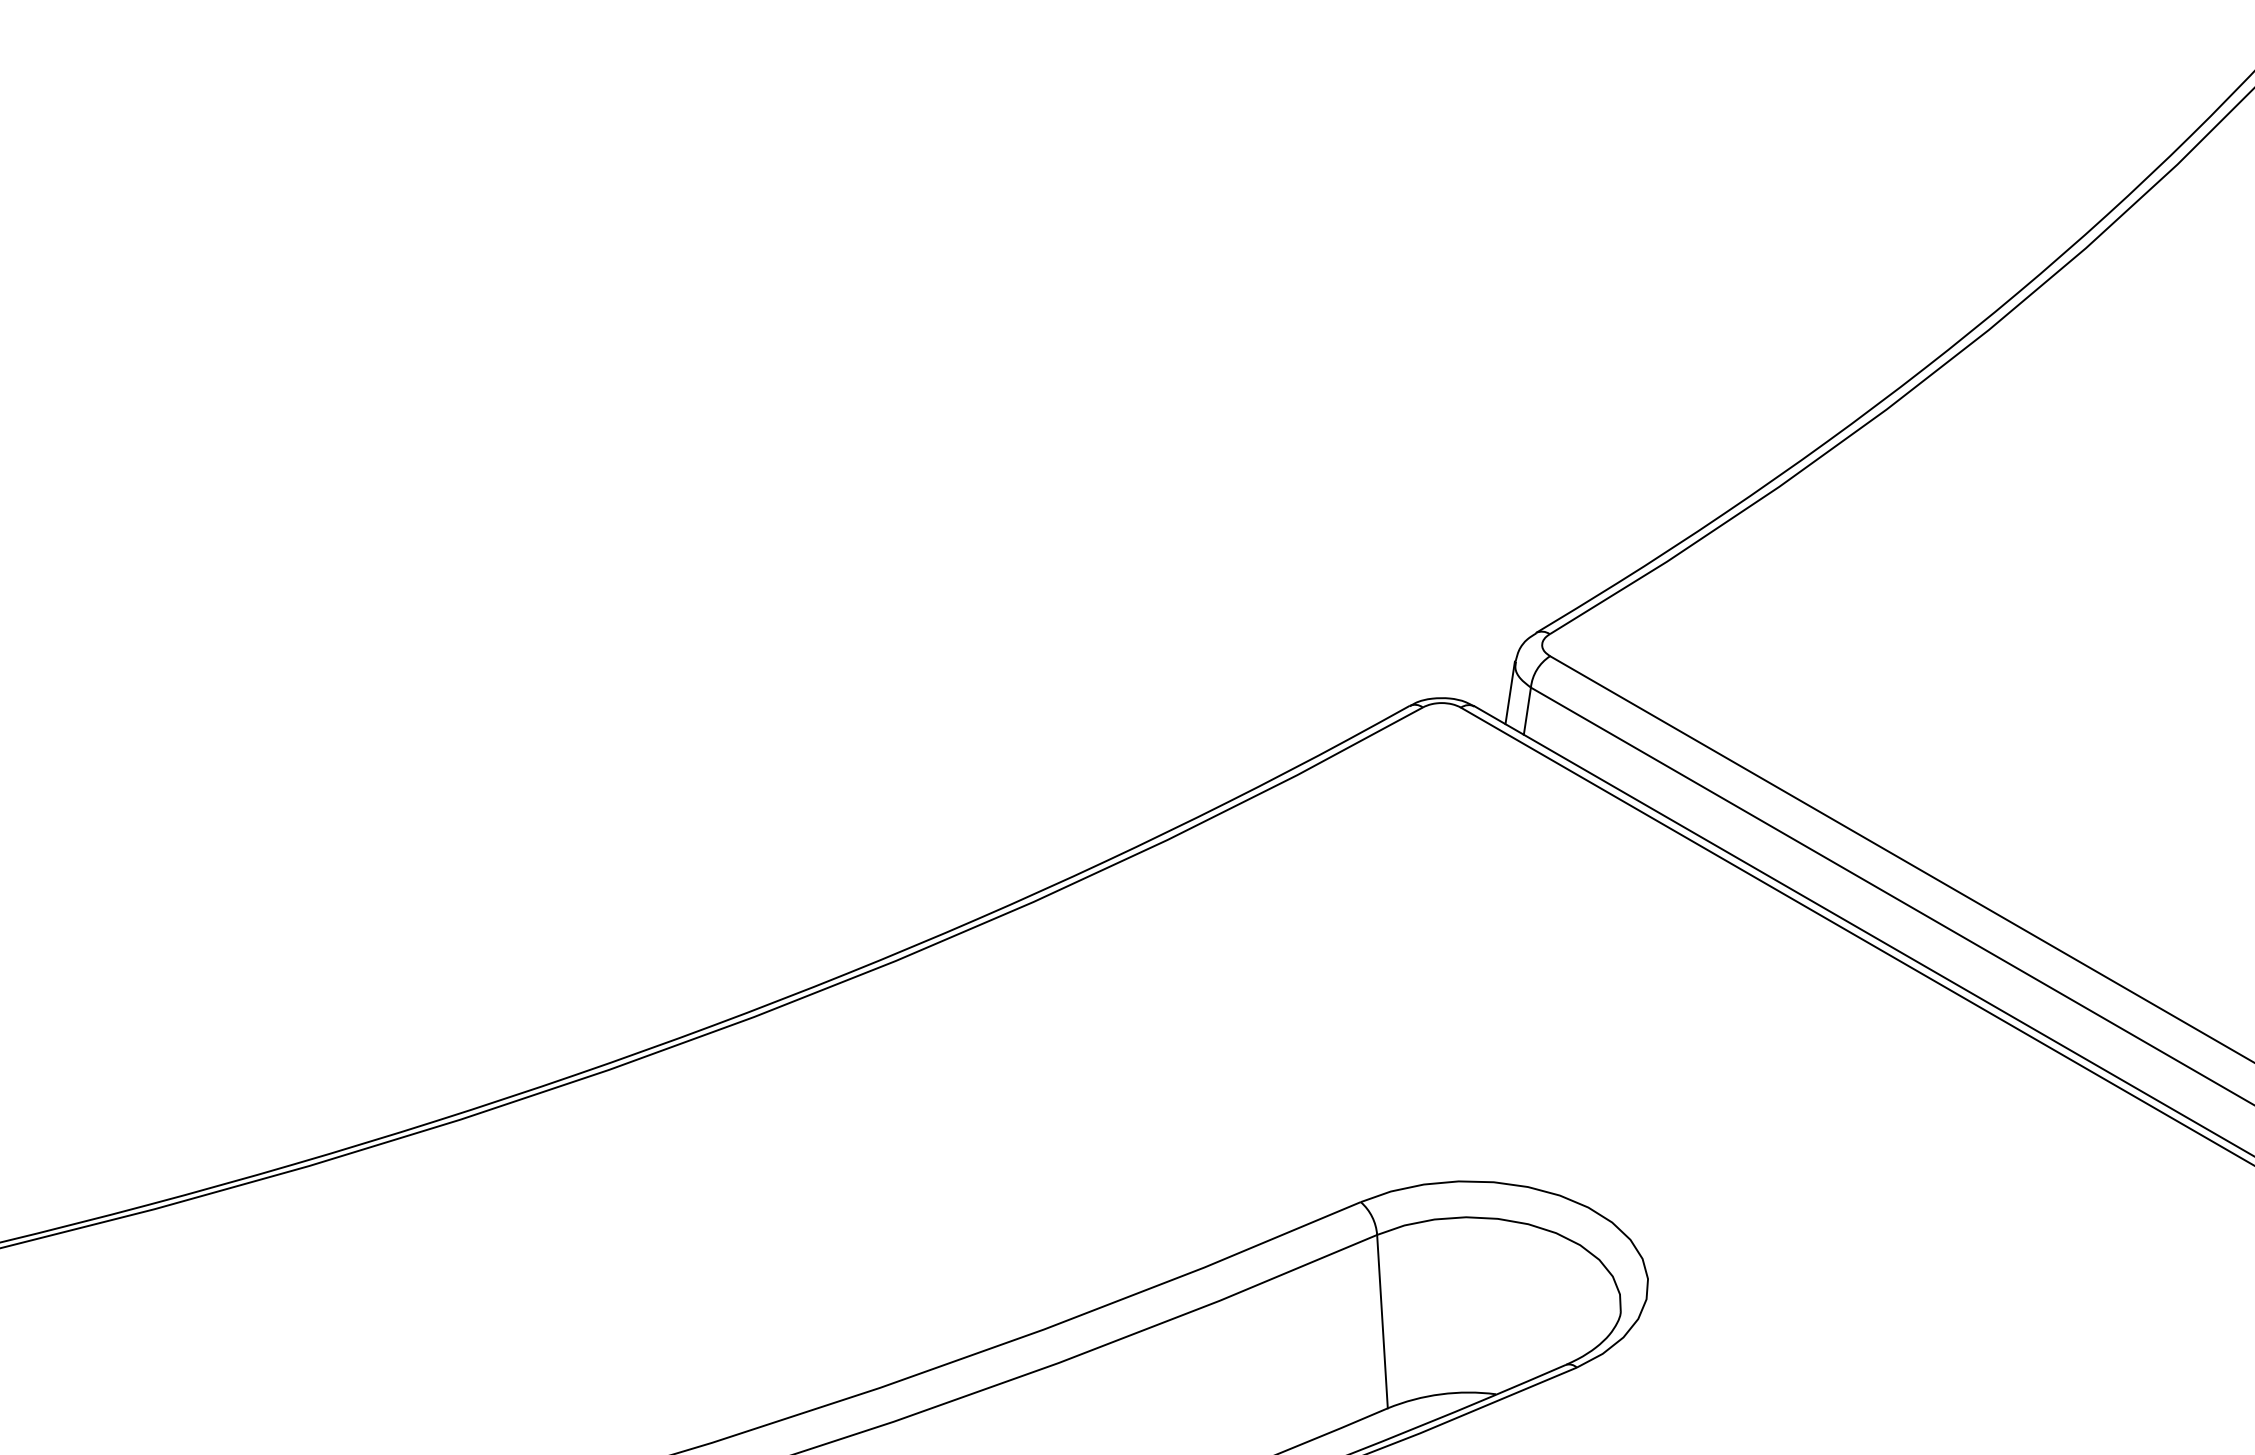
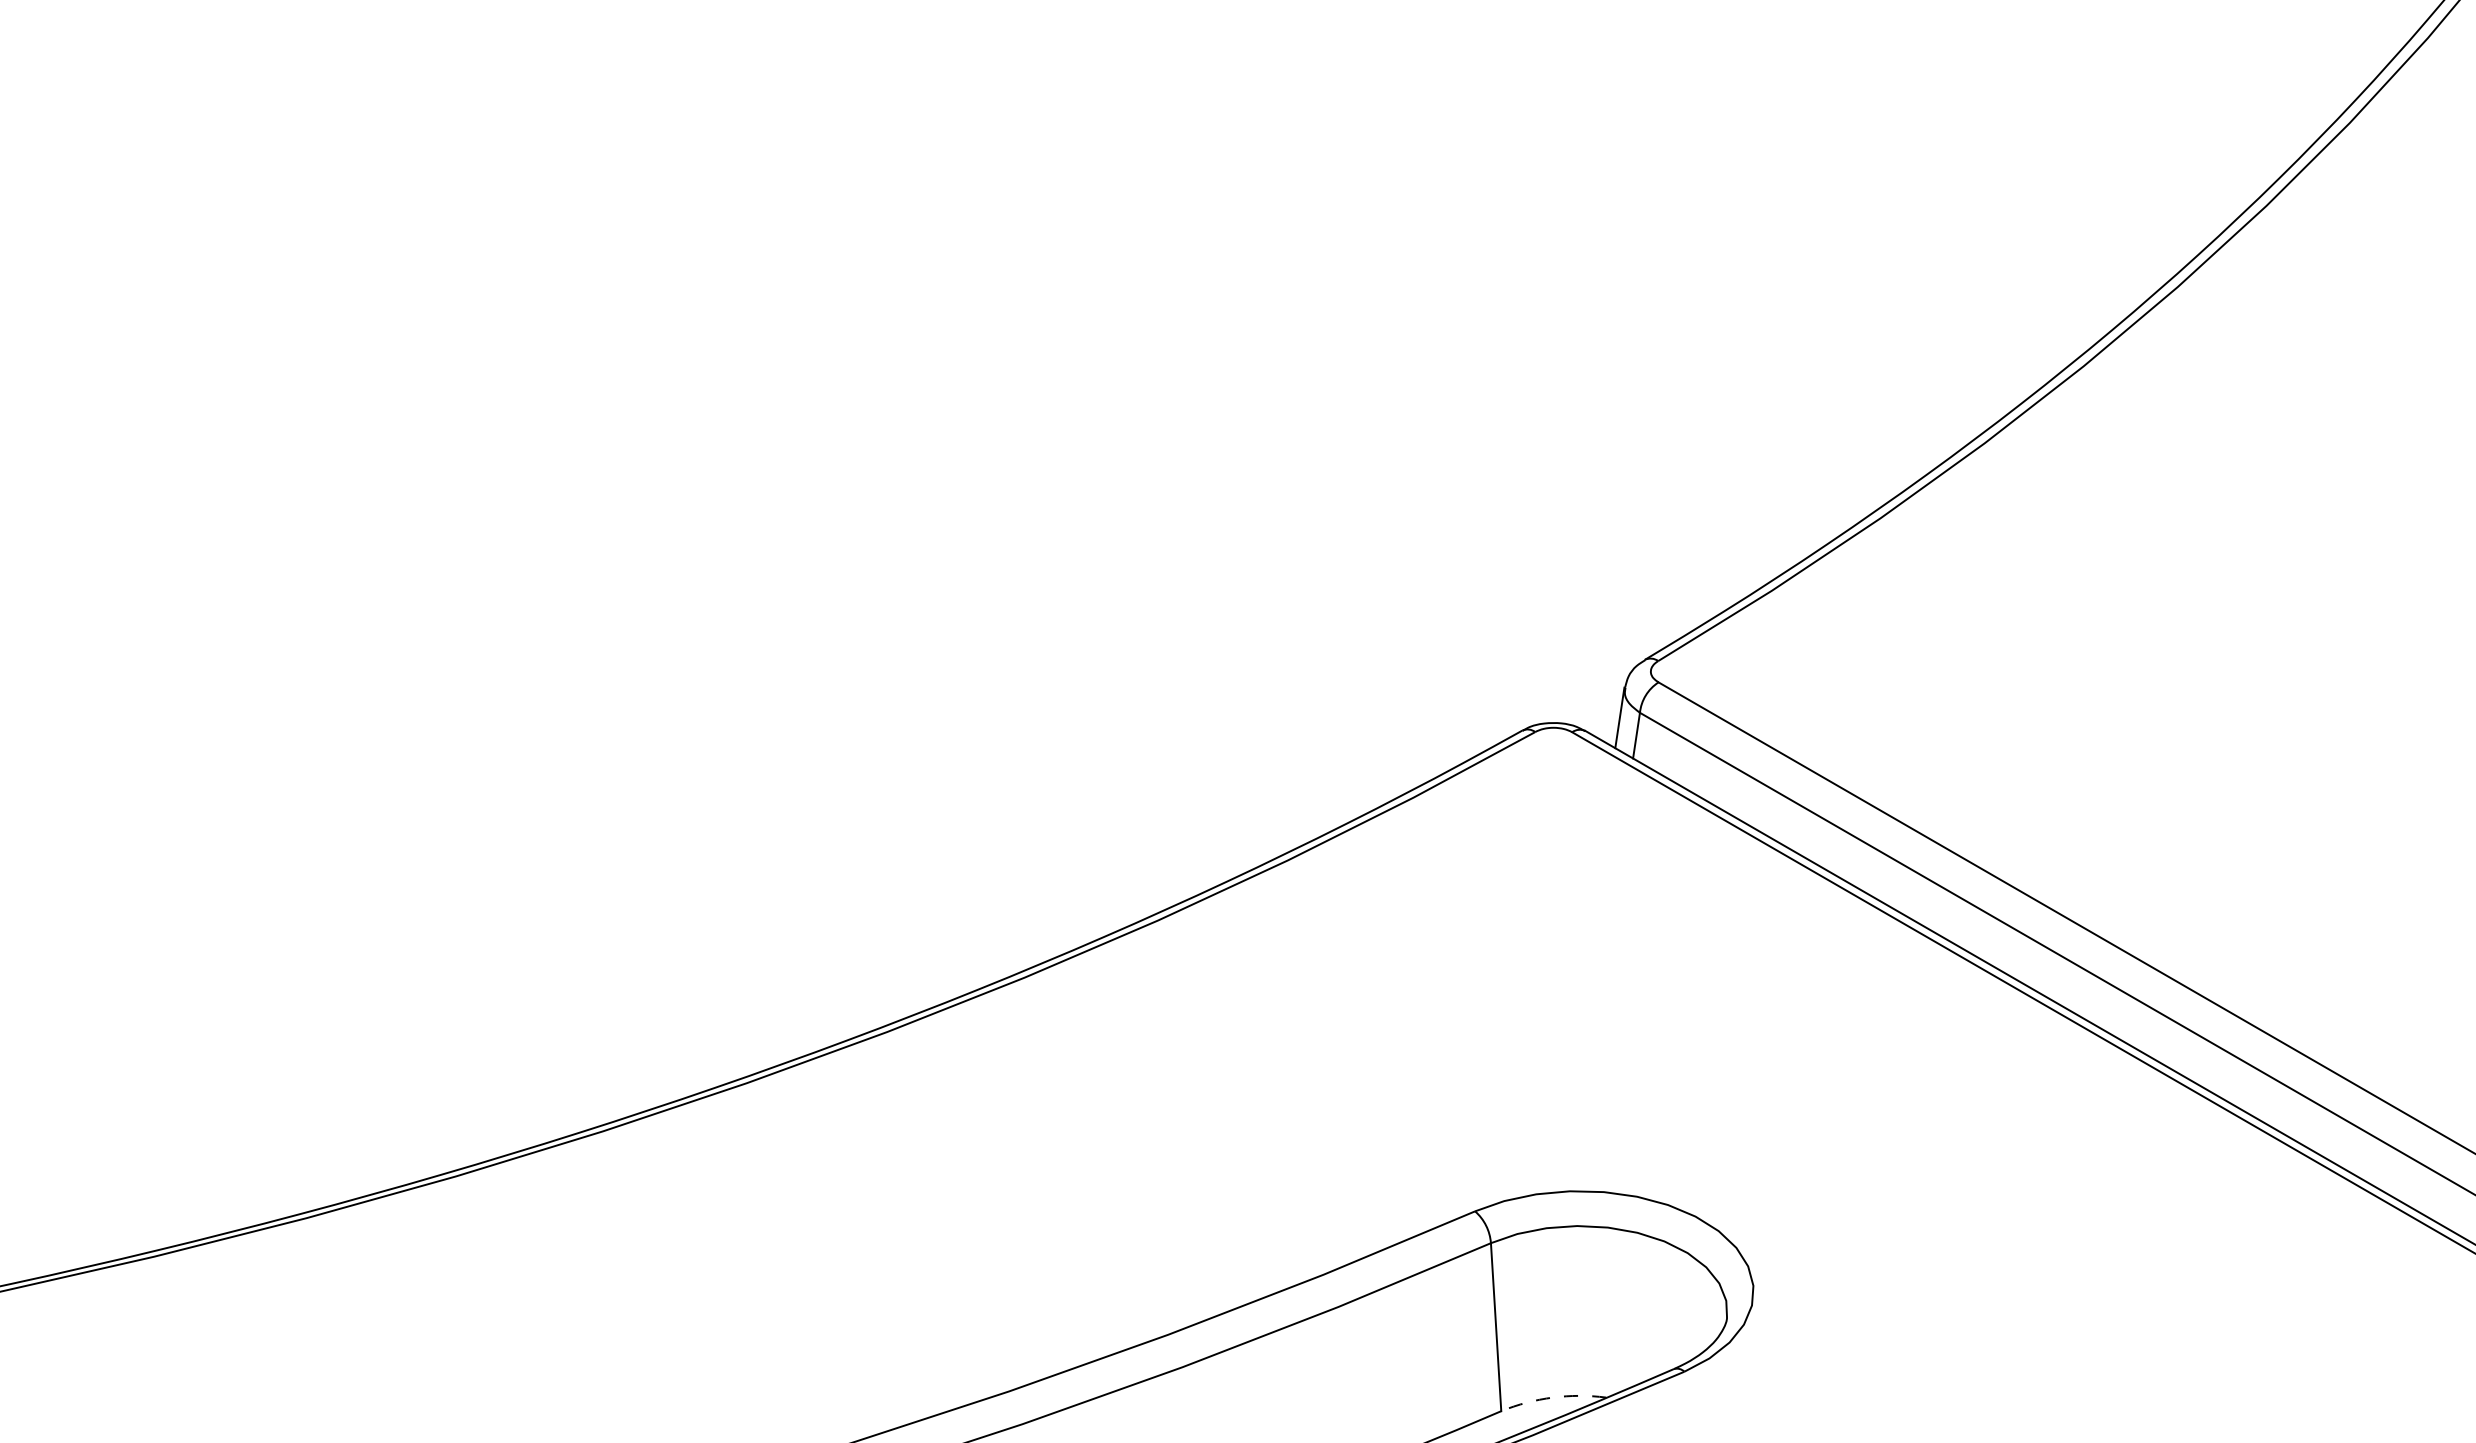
arc: (1440, 1394) -> (1552, 1397), solid -> dashed

